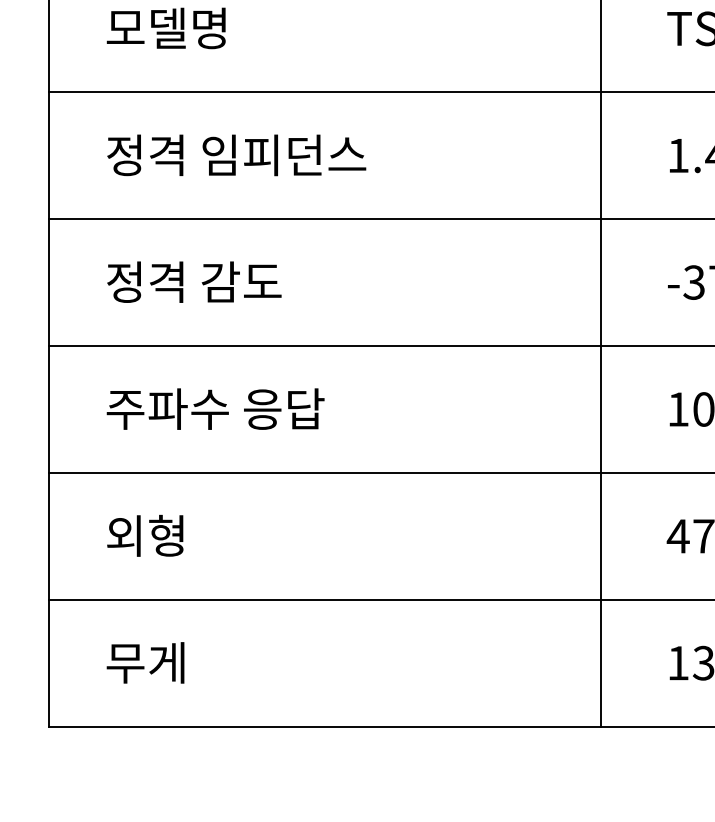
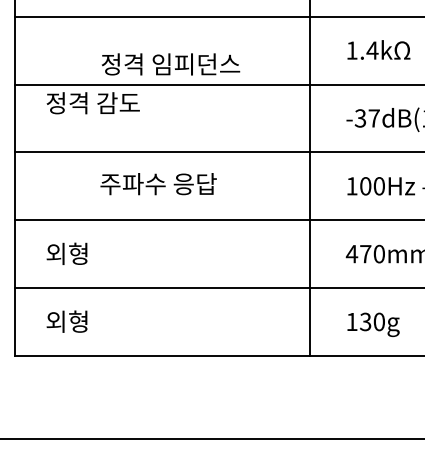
text: (235, 155) -> (170, 64), moved
text: (192, 282) -> (92, 103), moved
text: (215, 409) -> (158, 184), moved
text: (144, 662) -> (66, 321), 무게 -> 외형

